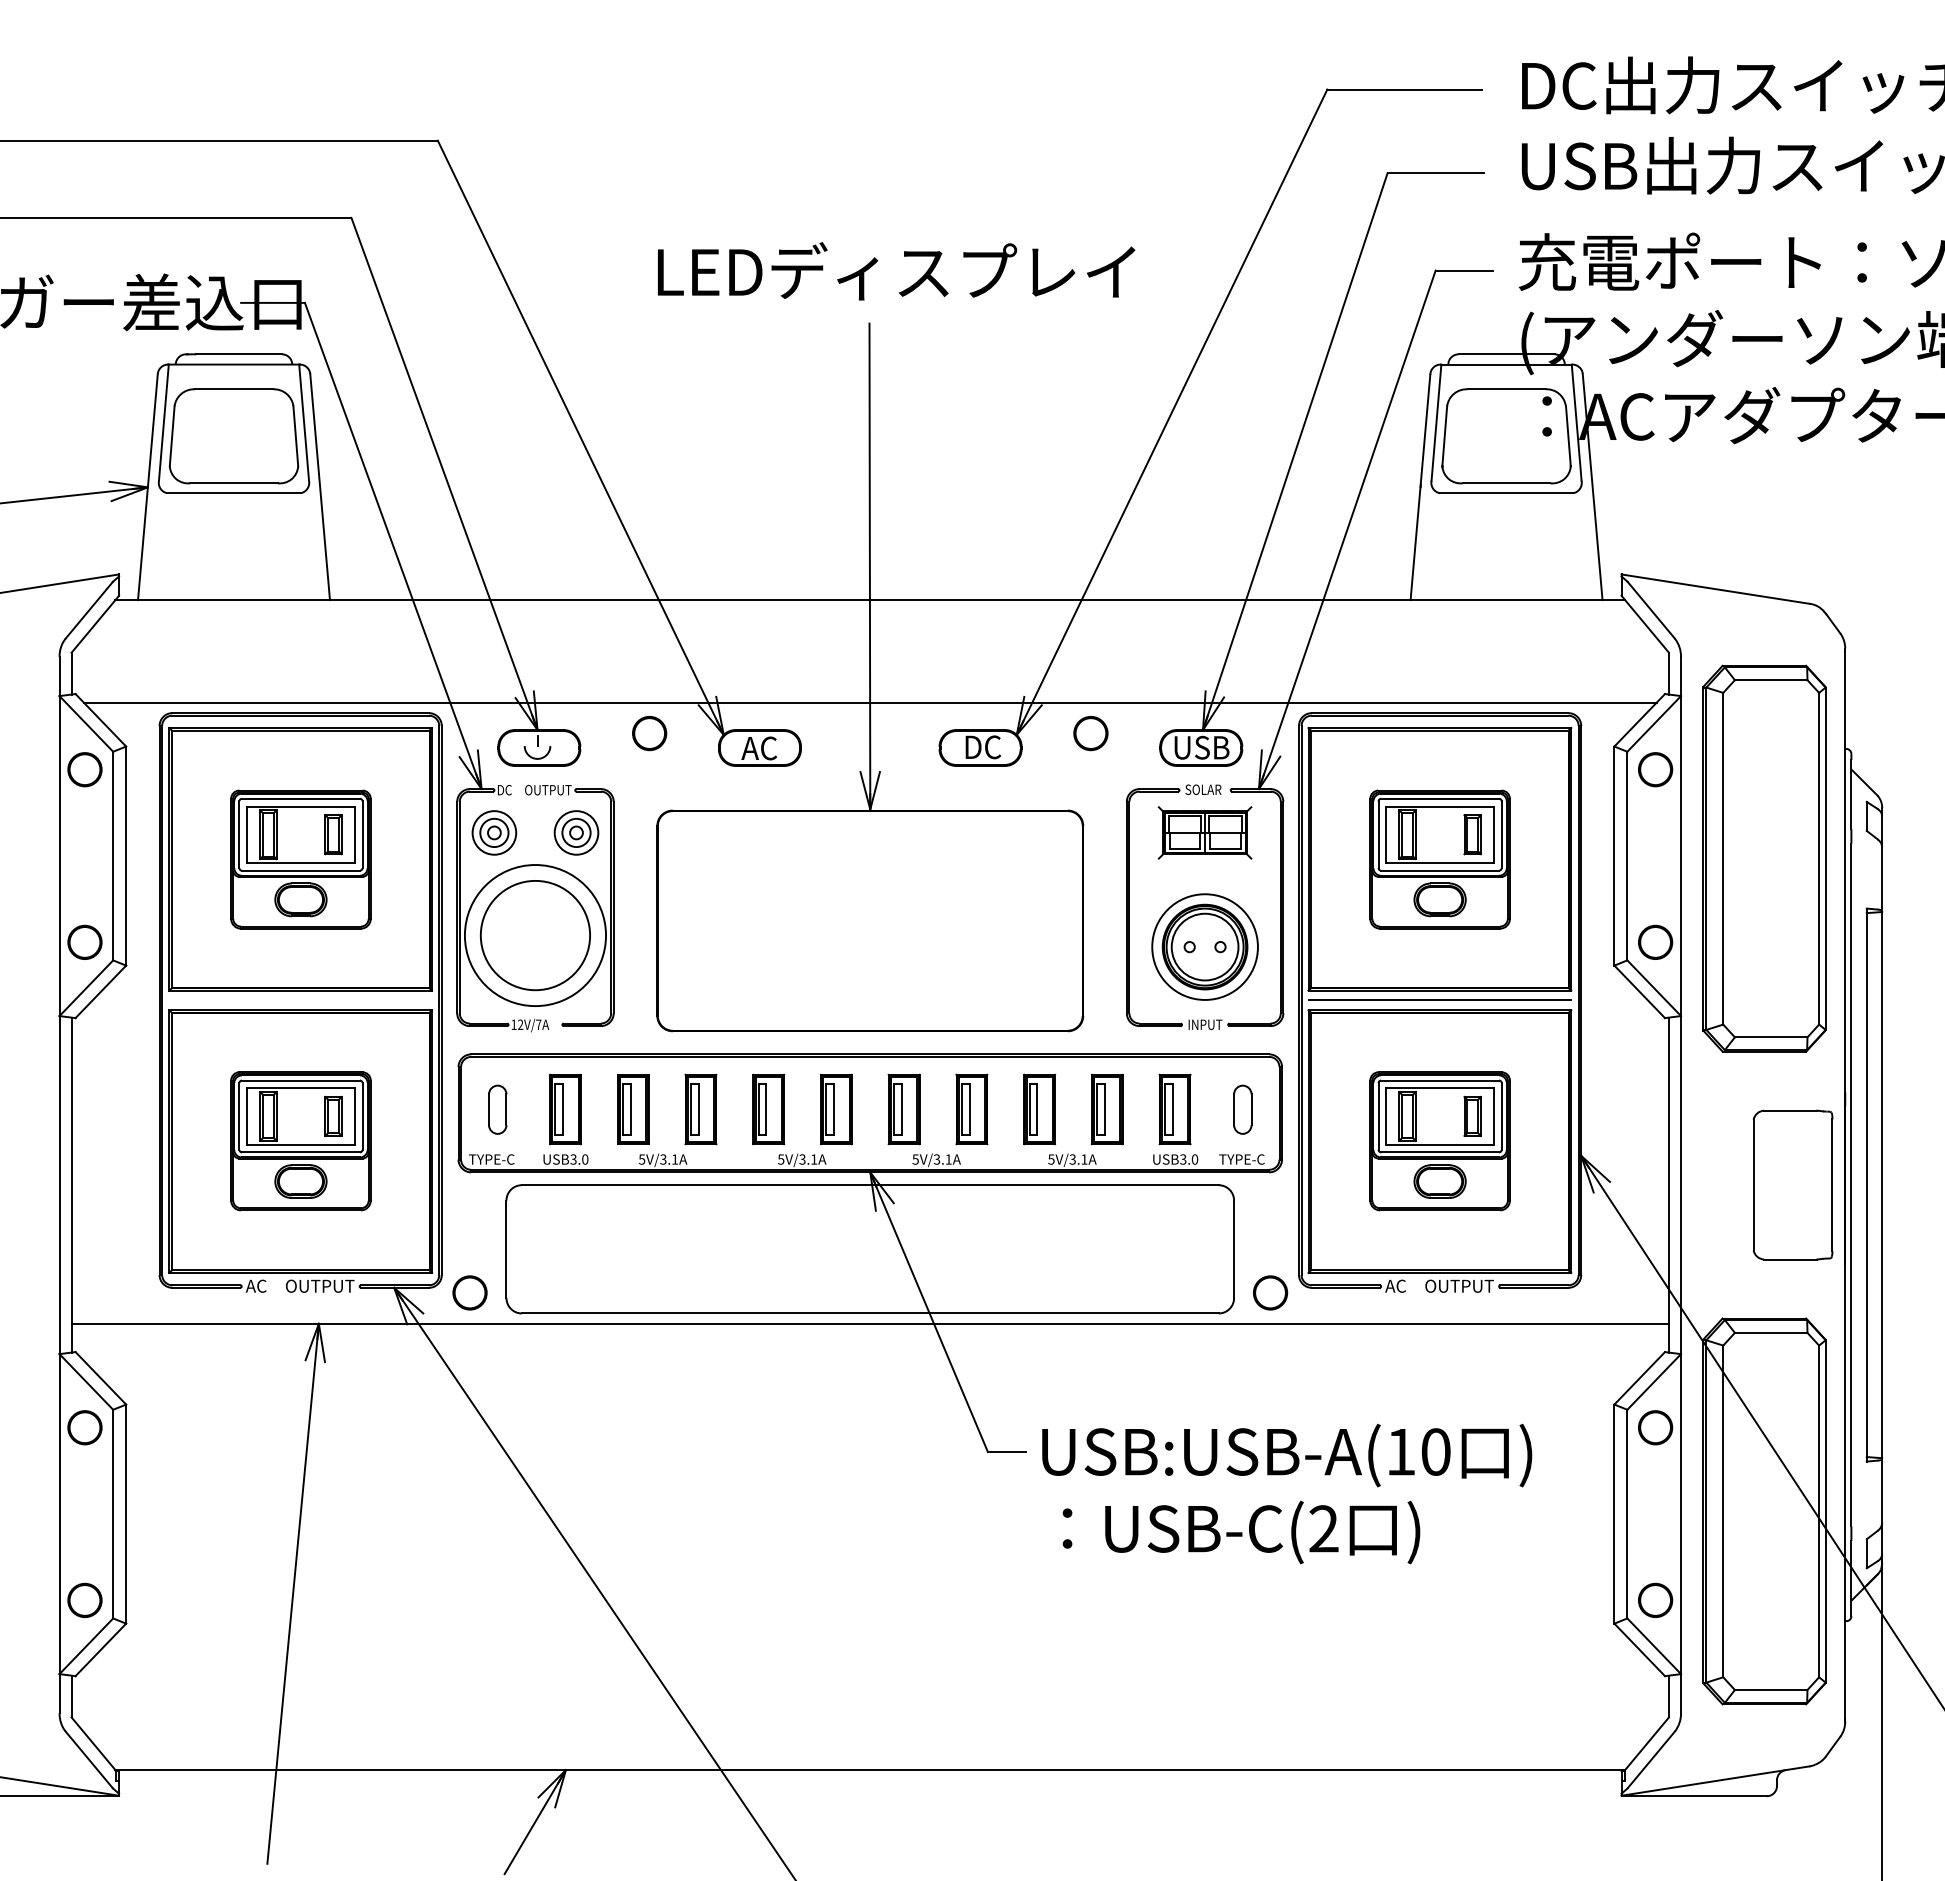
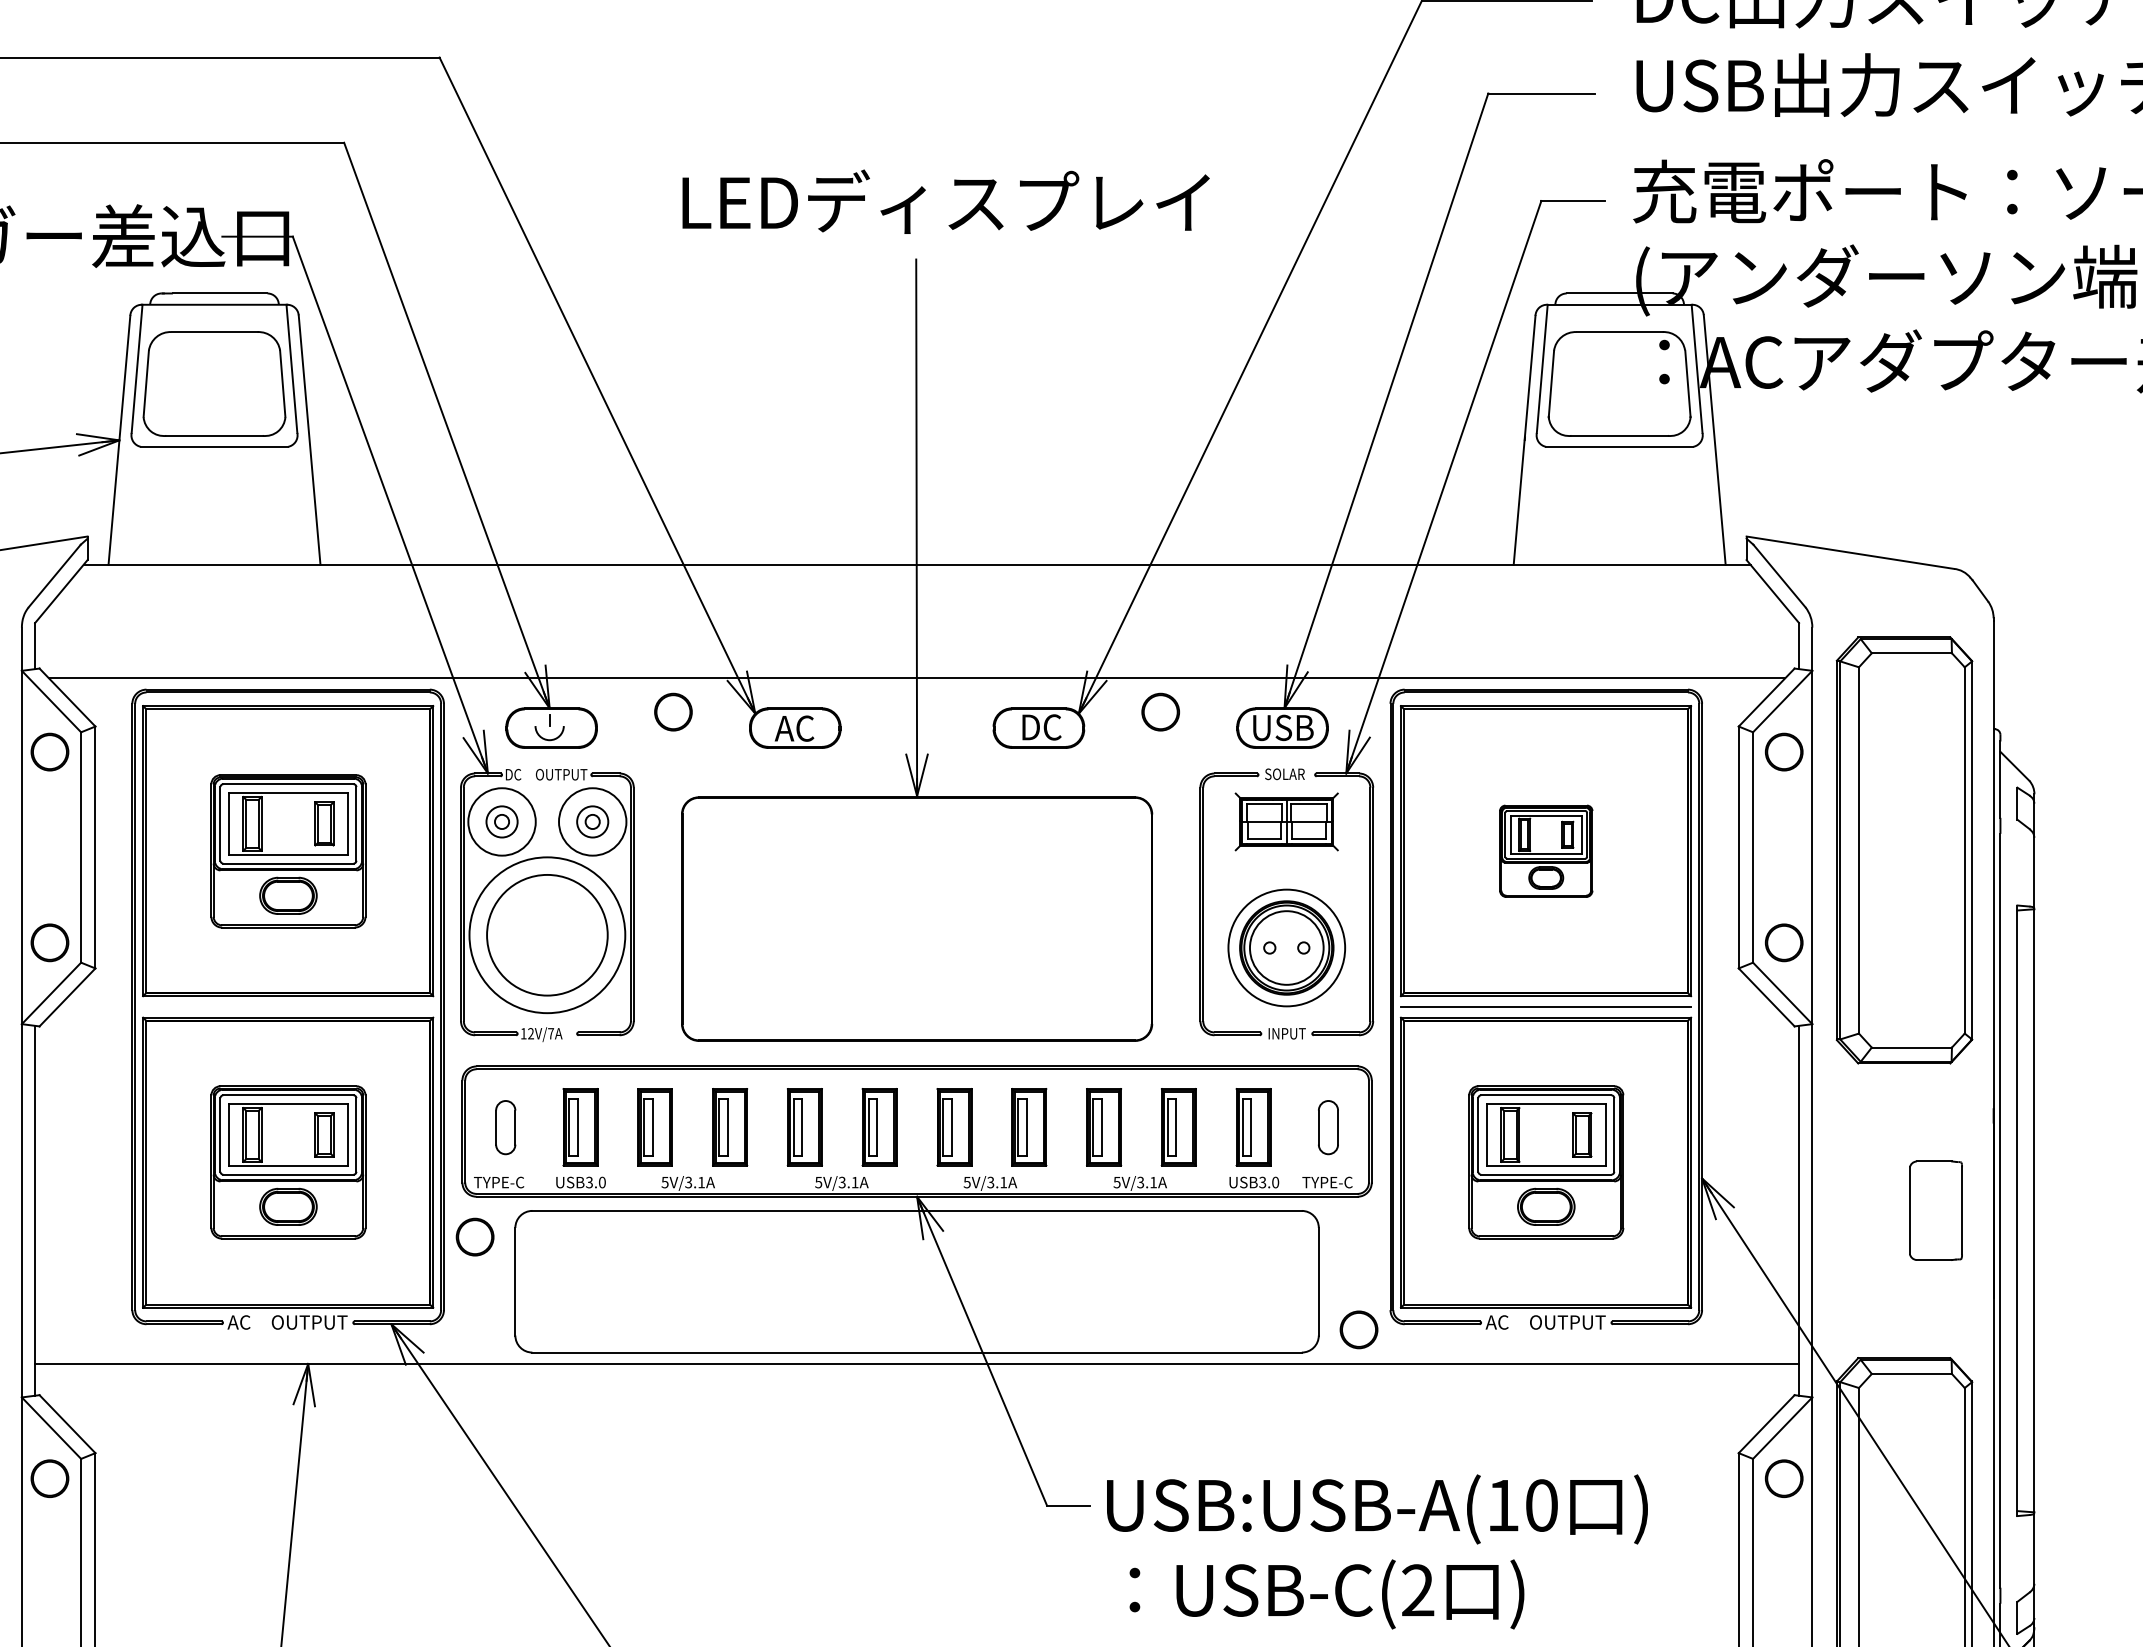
circle: (494, 832) -> (502, 821), size x1.4
circle: (576, 832) -> (592, 821), size x1.4
part: (1439, 859) -> (1545, 851), size x0.6
part: (1792, 1184) -> (1935, 1210), size x0.6
circle: (469, 1292) -> (474, 1236), moved

